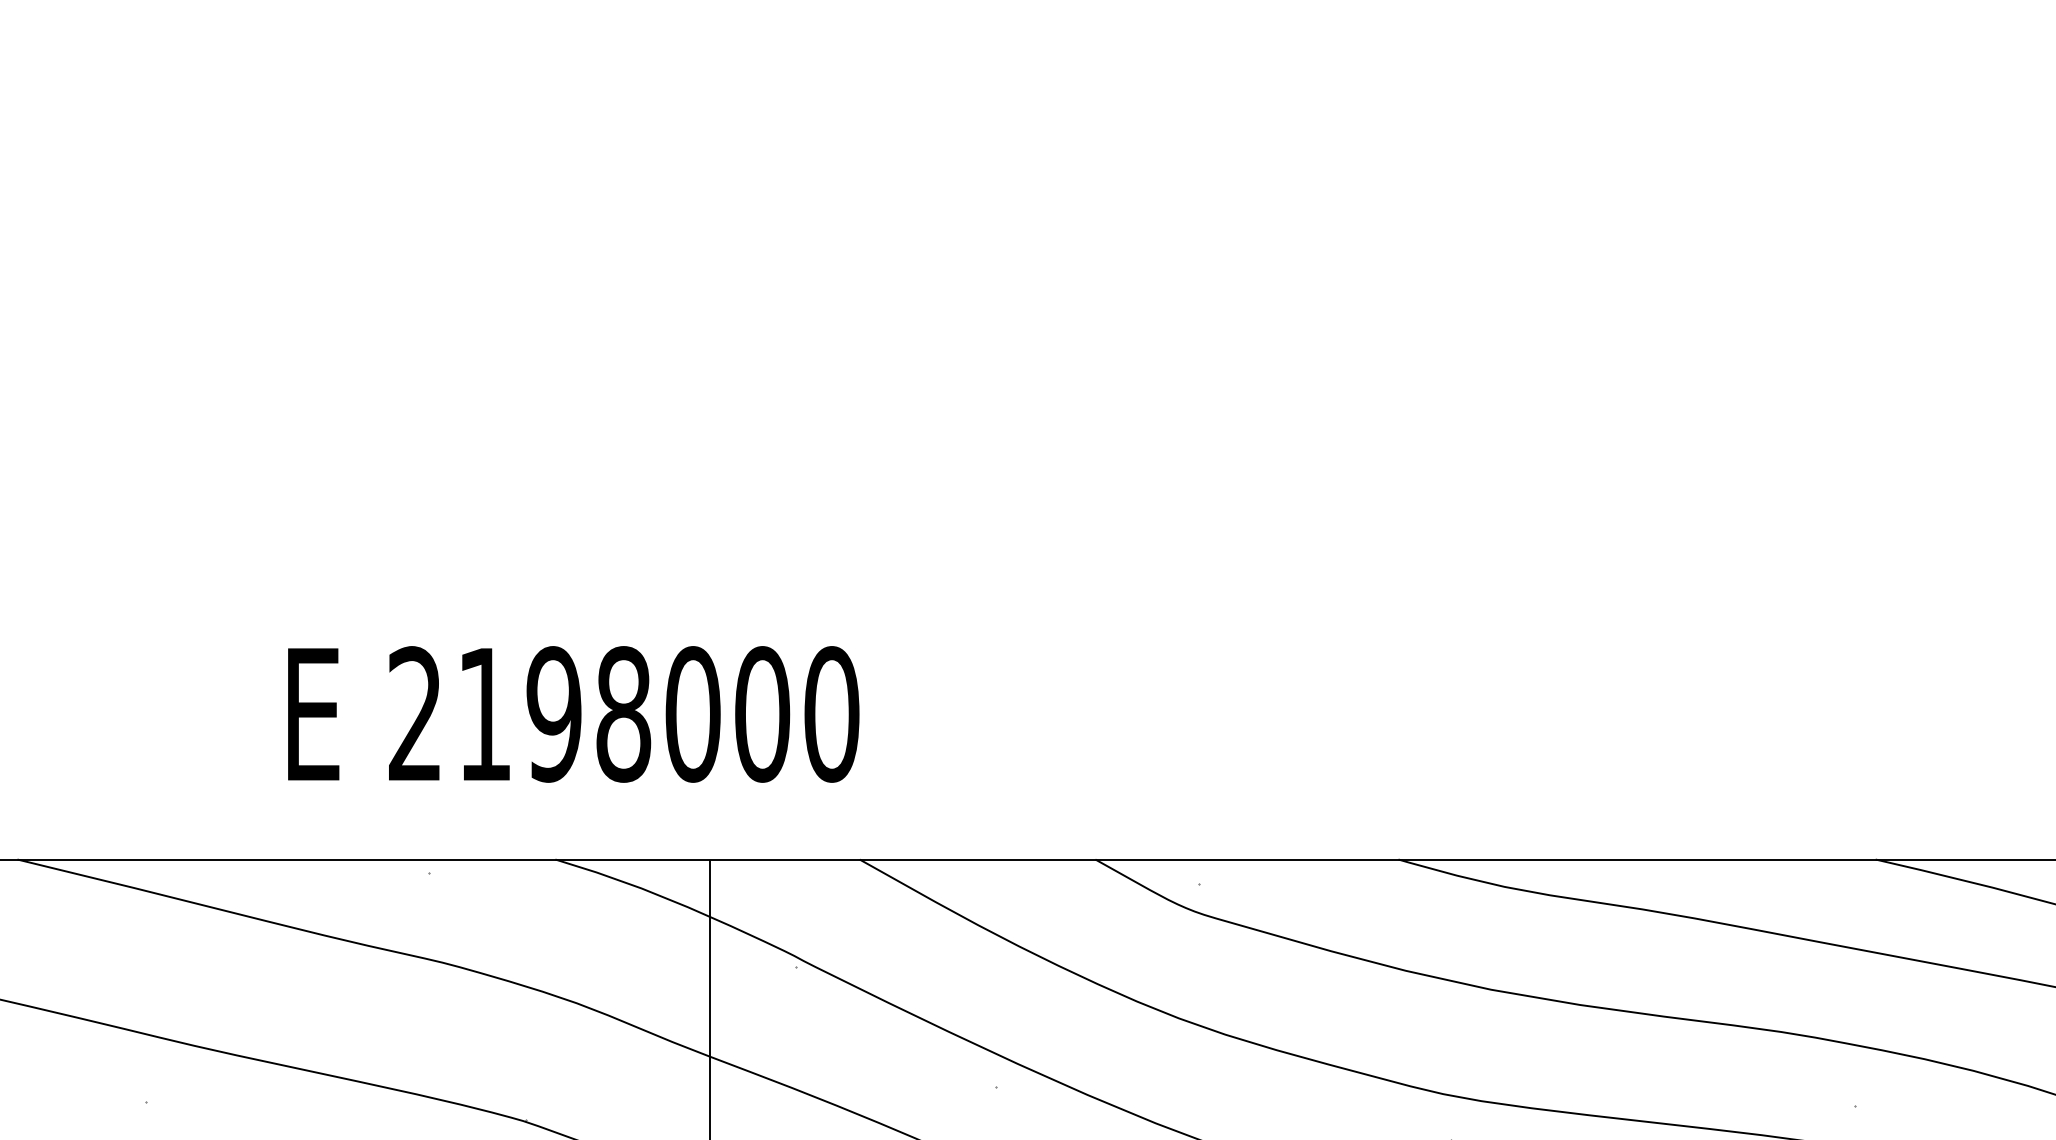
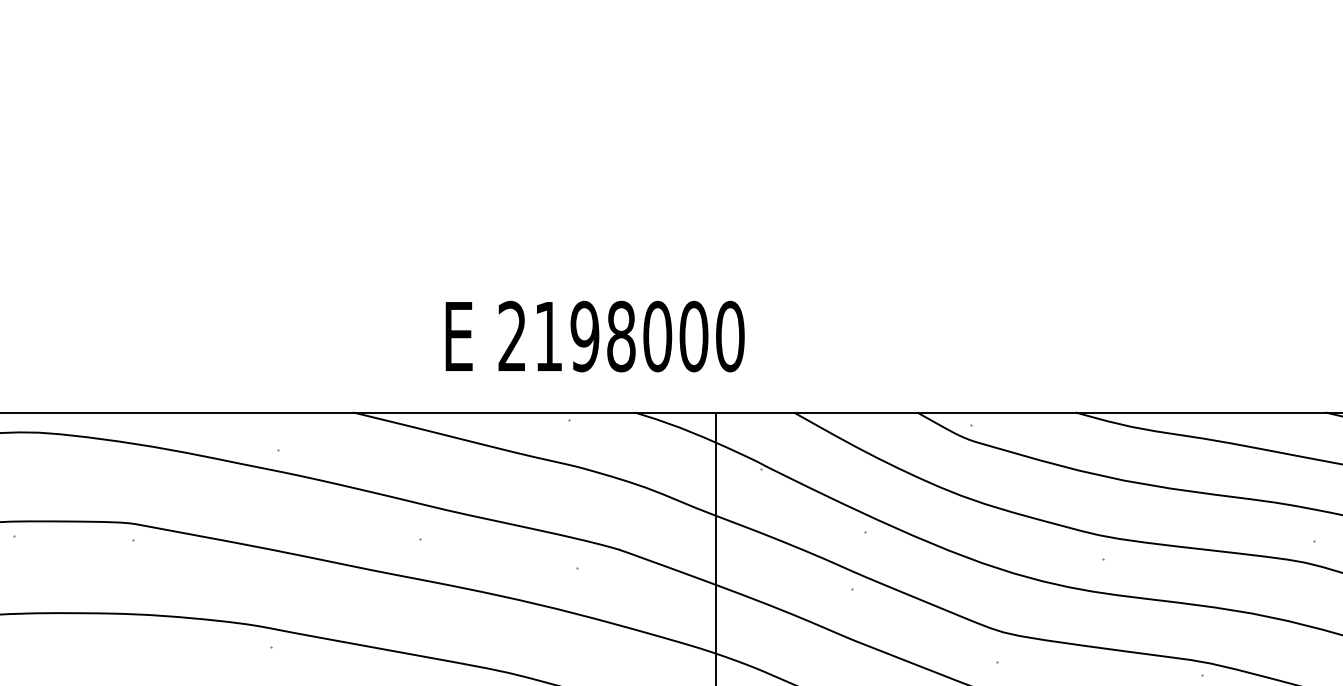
text: (572, 714) -> (594, 336), moved

